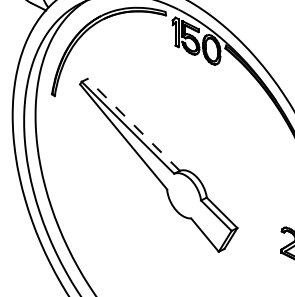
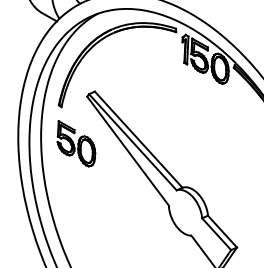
line: (133, 124) -> (138, 139), dashed -> solid
part: (71, 131) -> (76, 143), added

